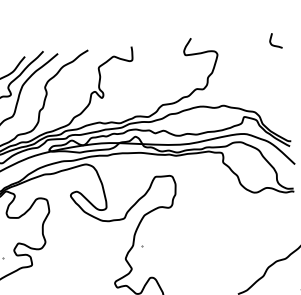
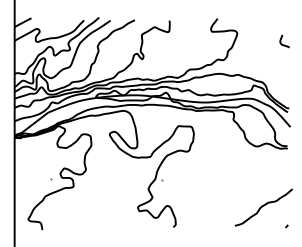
curve: (273, 43) -> (282, 43), moved

